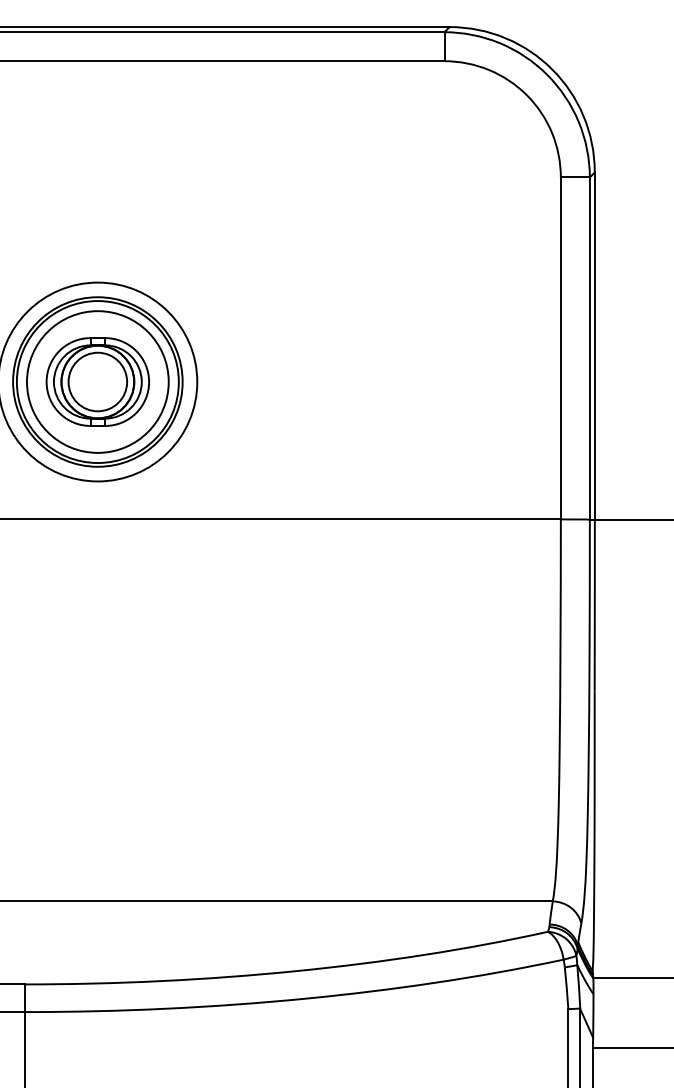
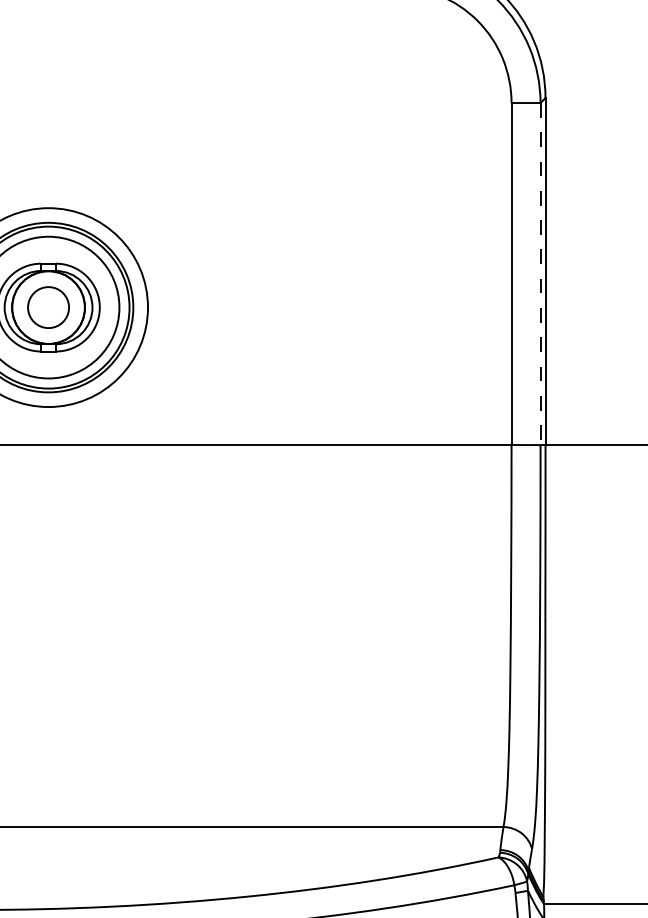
line: (589, 349) -> (540, 275), solid -> dashed
circle: (97, 381) -> (48, 307), size x0.7

